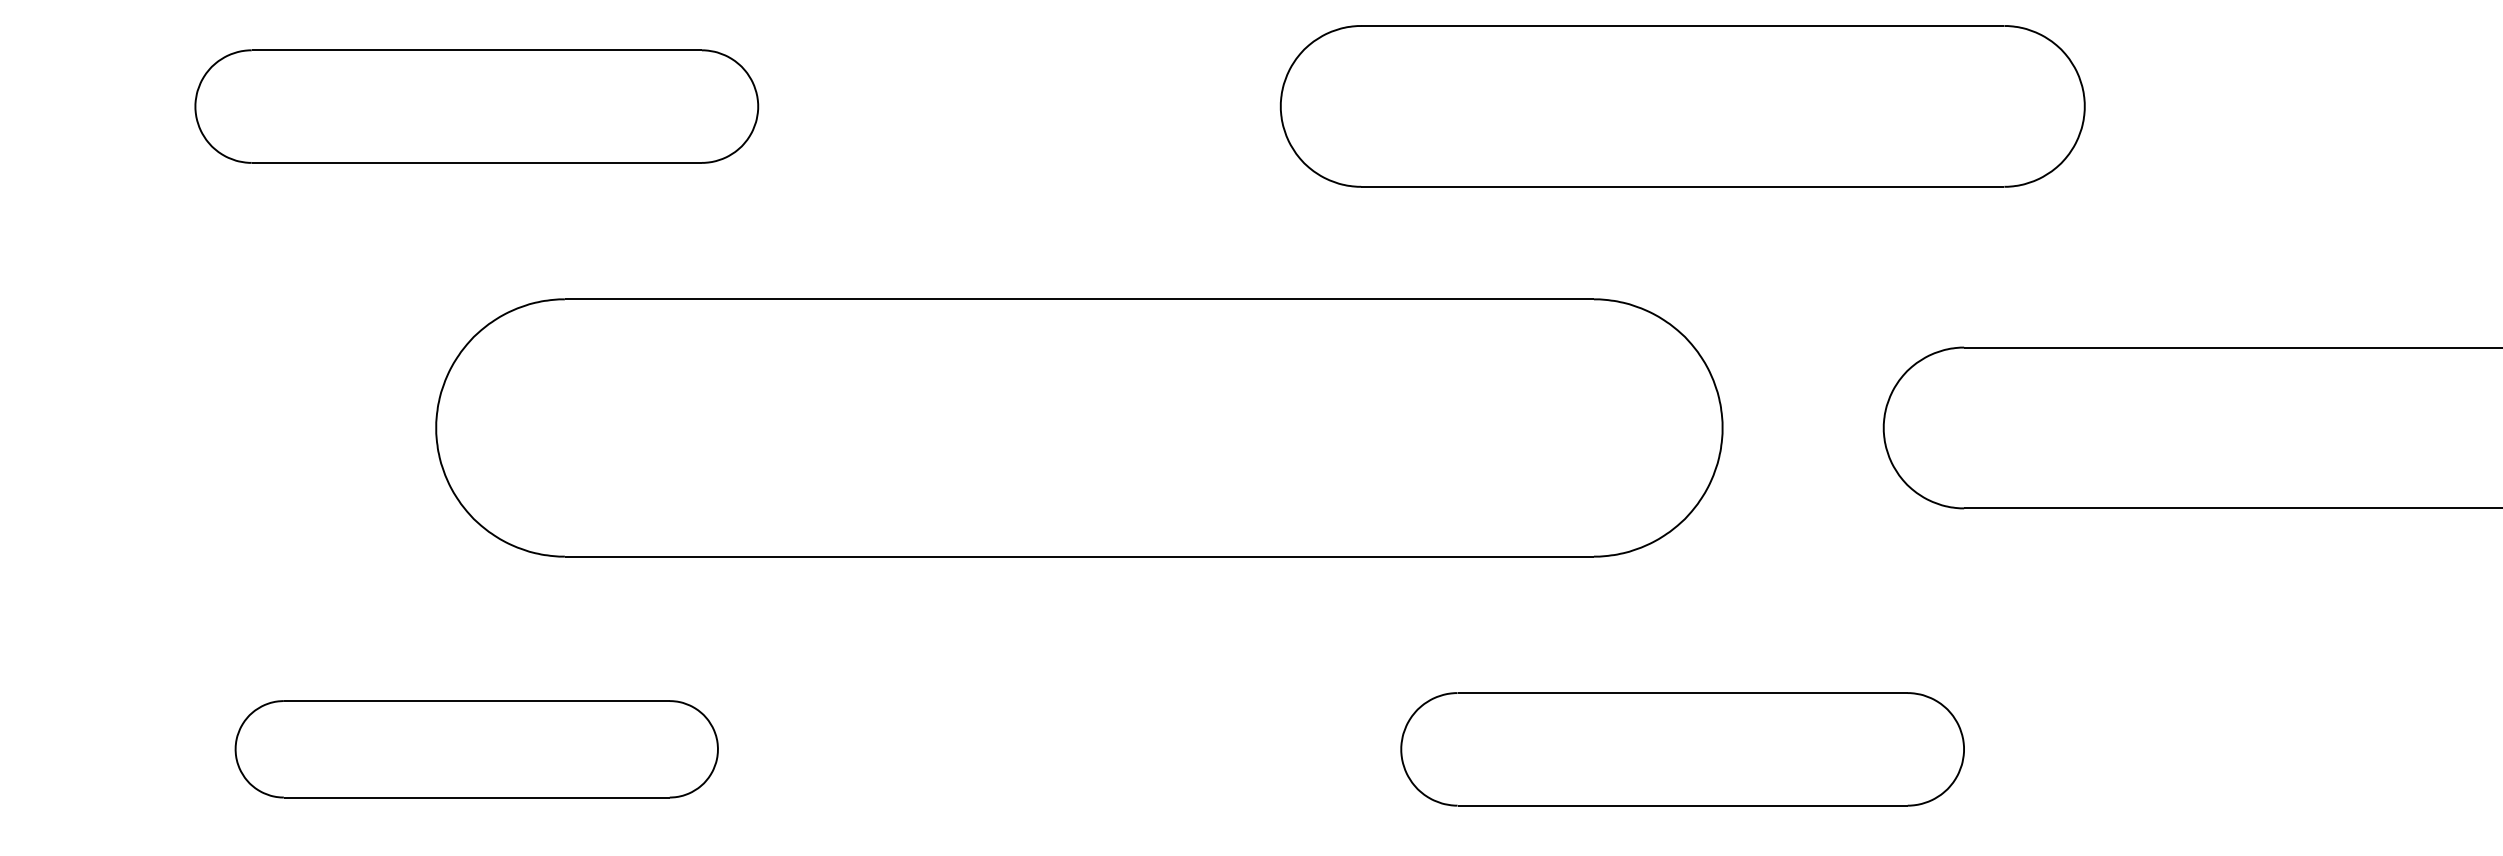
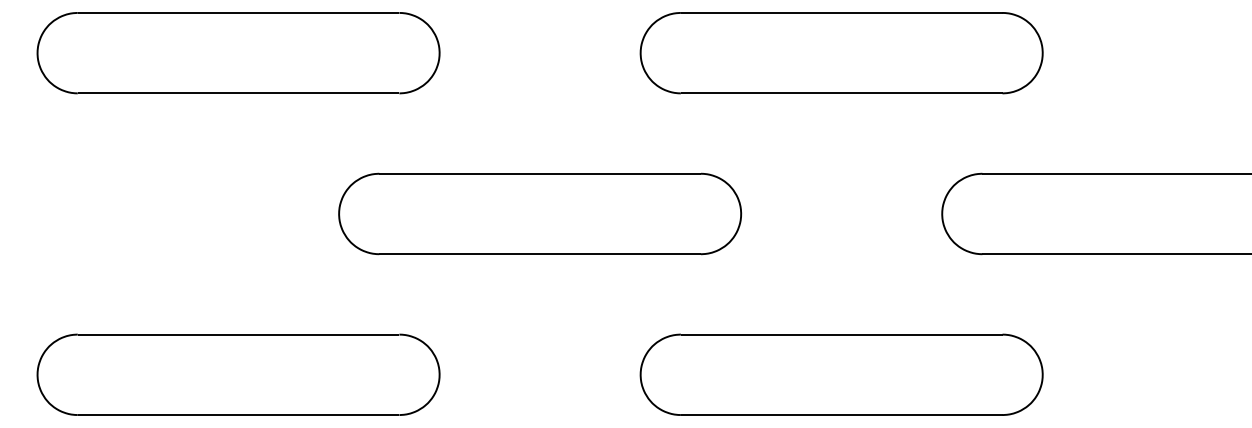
part: (476, 107) -> (238, 53), size x1.43
part: (1080, 427) -> (540, 213), size x0.62
part: (476, 748) -> (238, 374), size x1.67
part: (1682, 748) -> (841, 374), size x1.43

